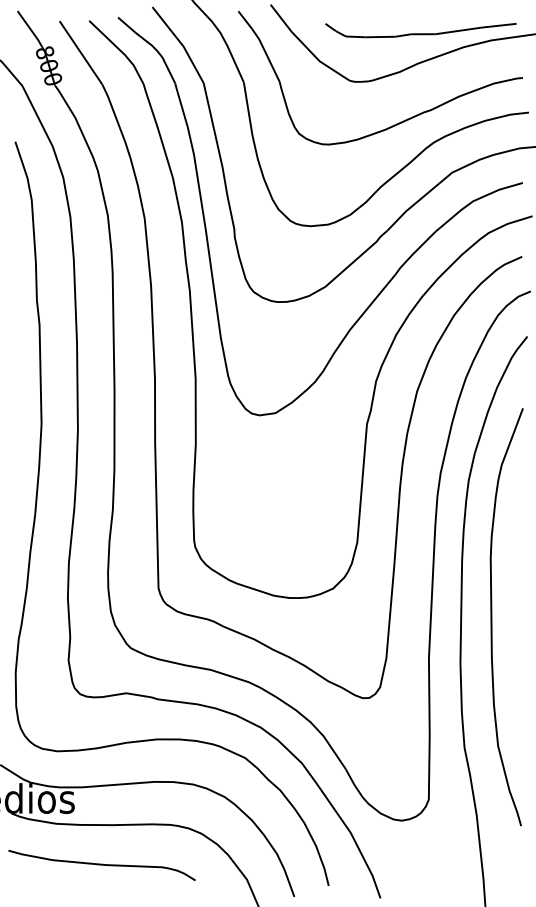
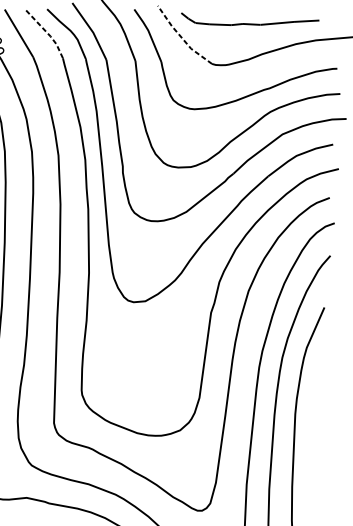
curve: (420, 33) -> (249, 23), moved
line: (305, 46) -> (181, 37), solid -> dashed
line: (120, 50) -> (47, 33), solid -> dashed

